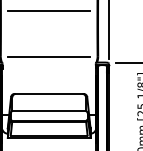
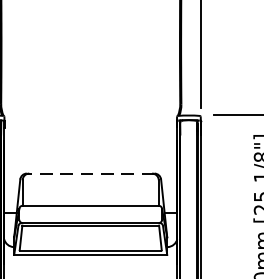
line: (48, 11) -> (89, 21), removed
line: (48, 56) -> (89, 104), removed
line: (48, 93) -> (89, 172), solid -> dashed

